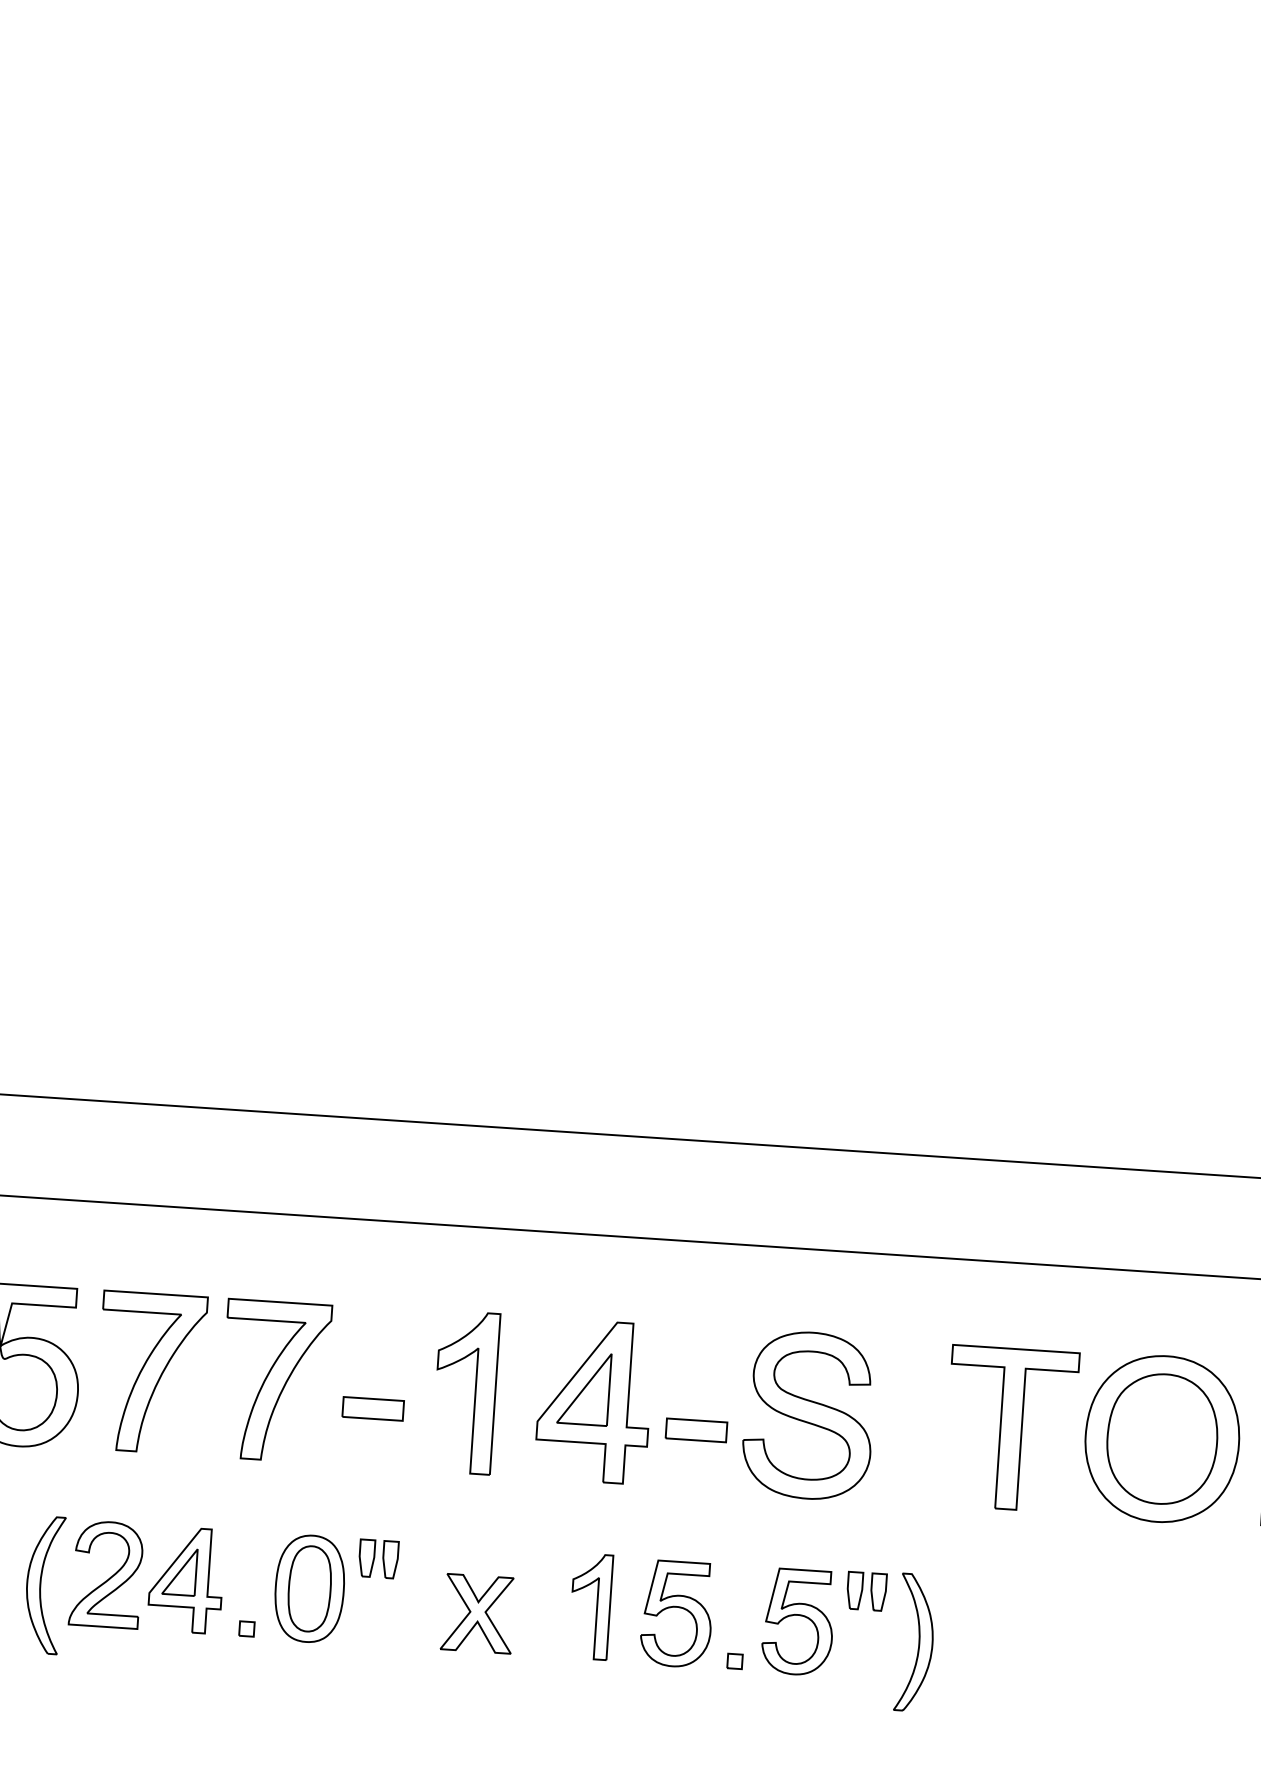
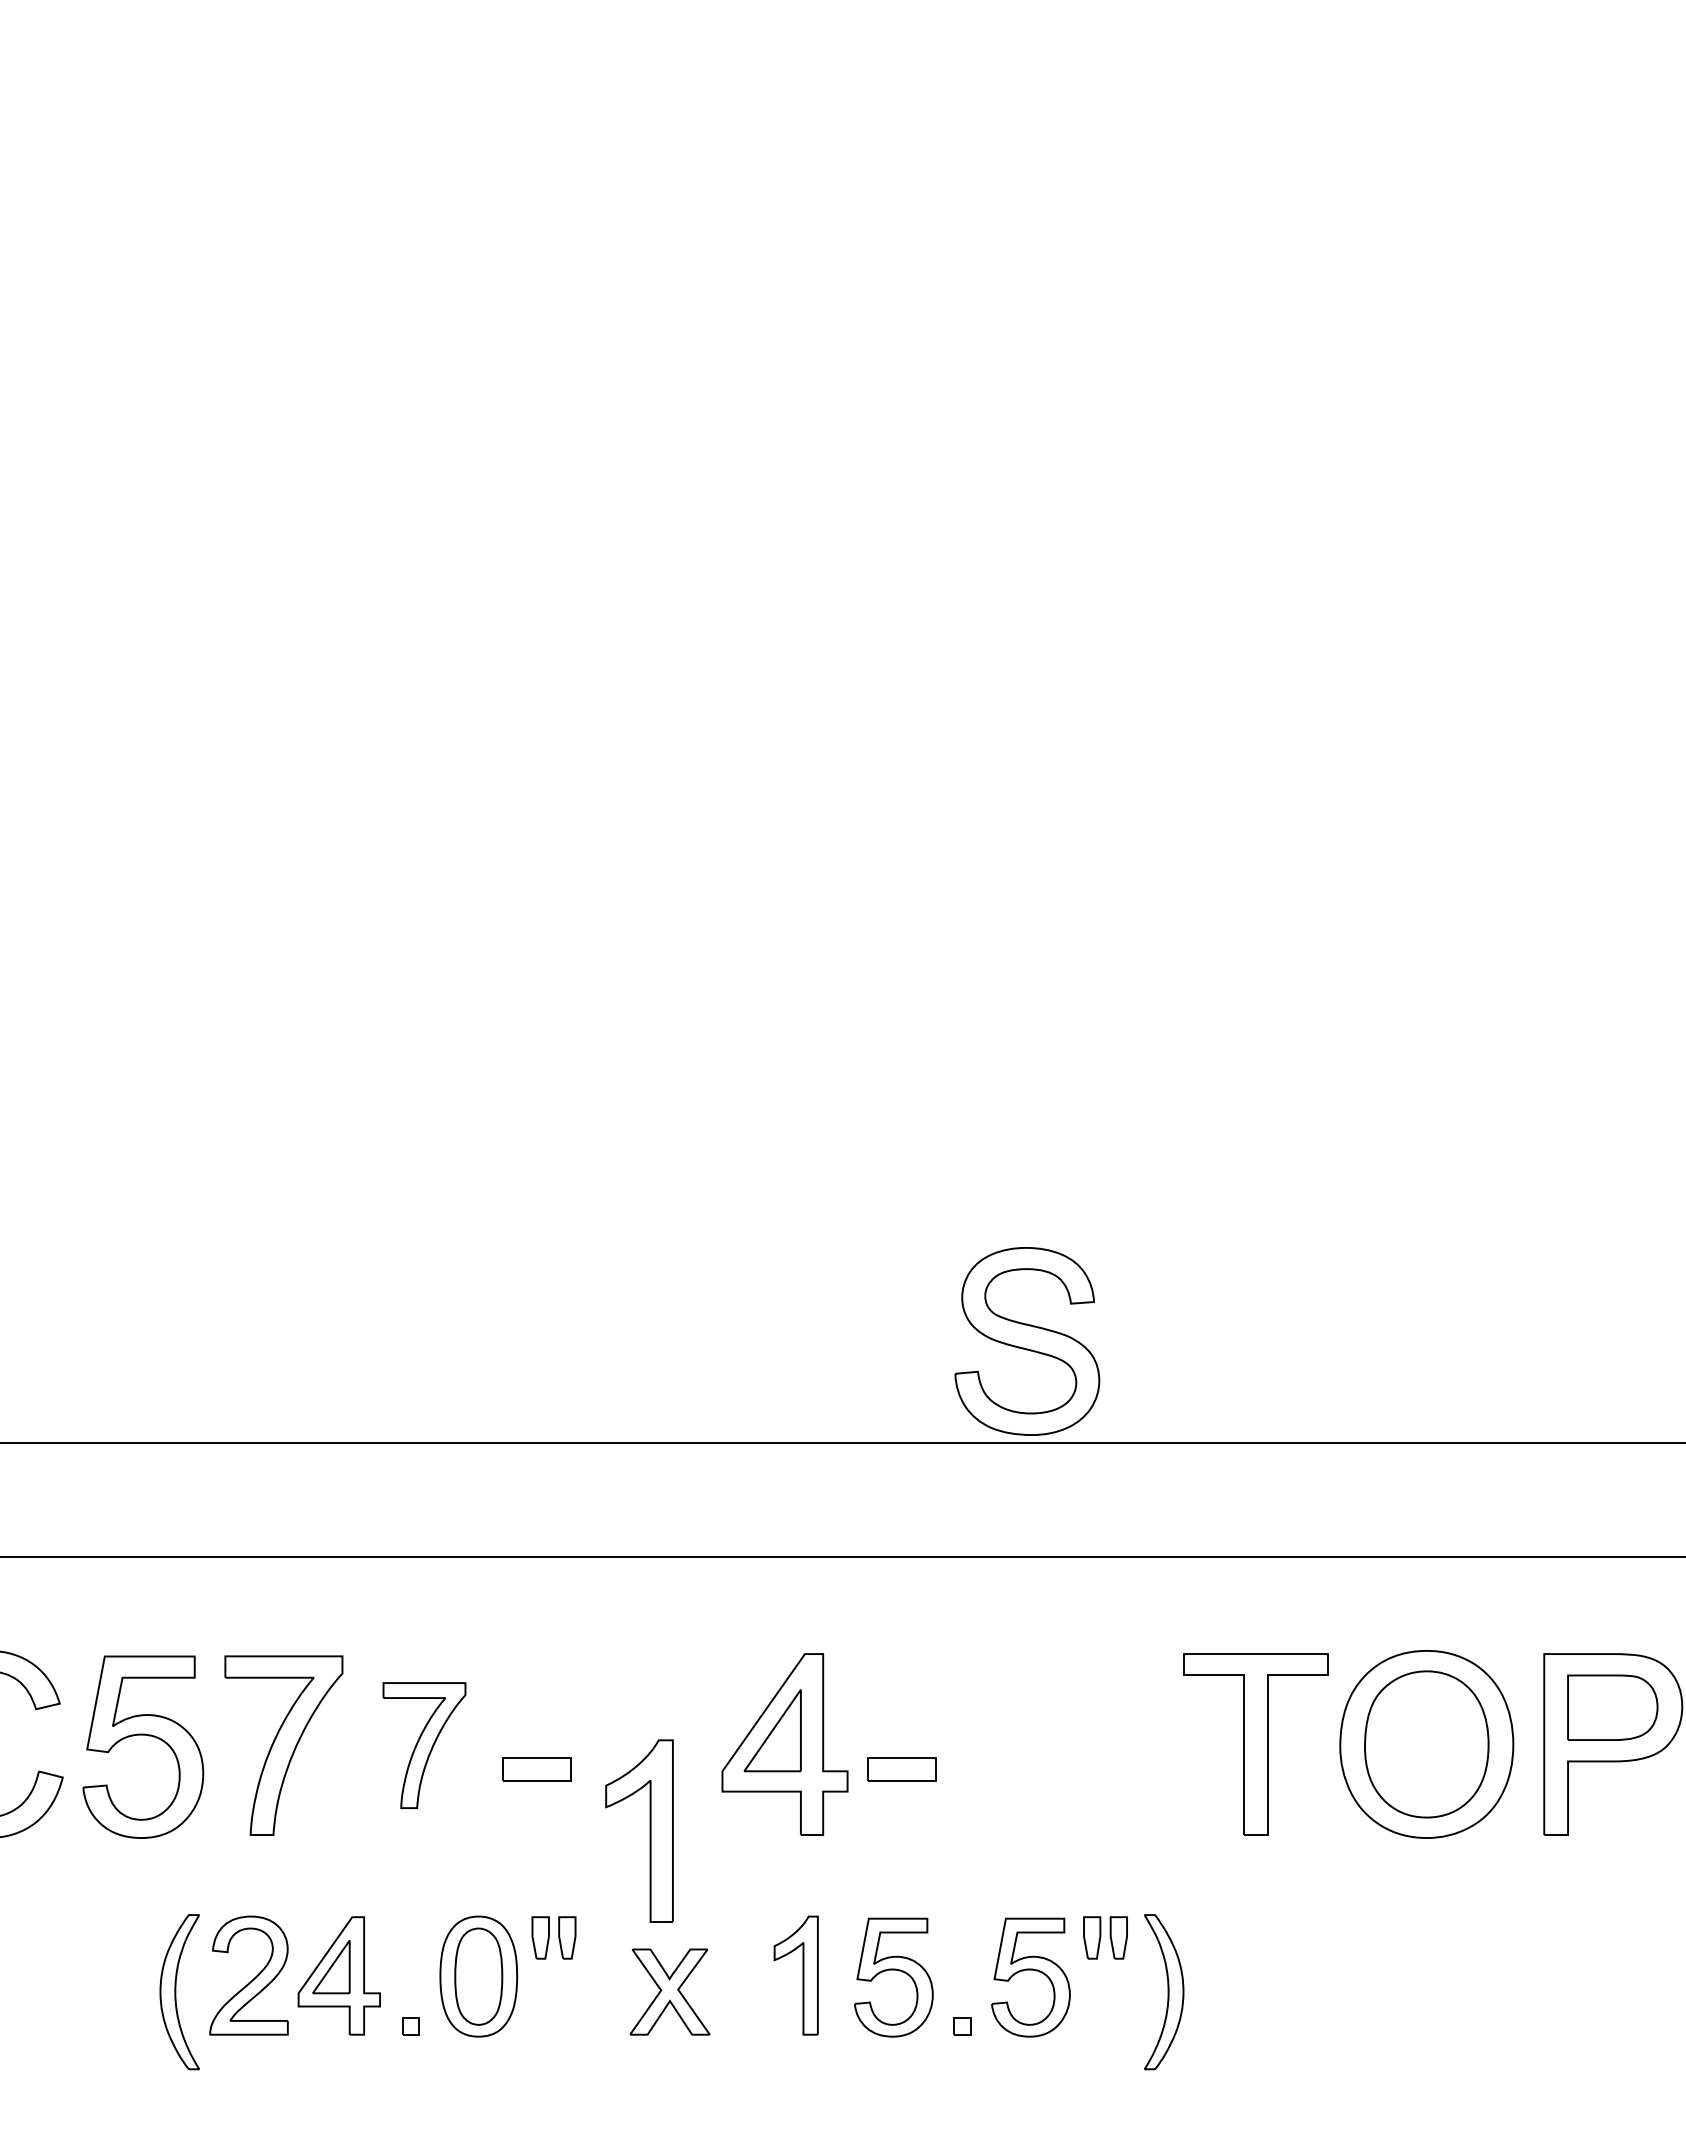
part: (275, 1381) -> (424, 1745), size x0.7
part: (474, 1392) -> (649, 1830), moved
part: (809, 1415) -> (1027, 1341), moved

